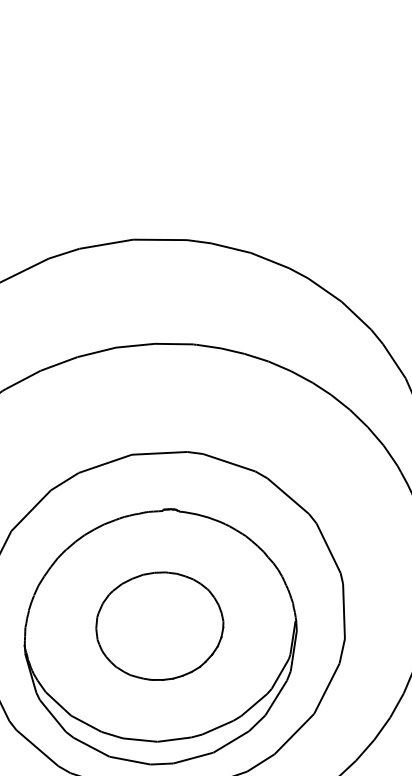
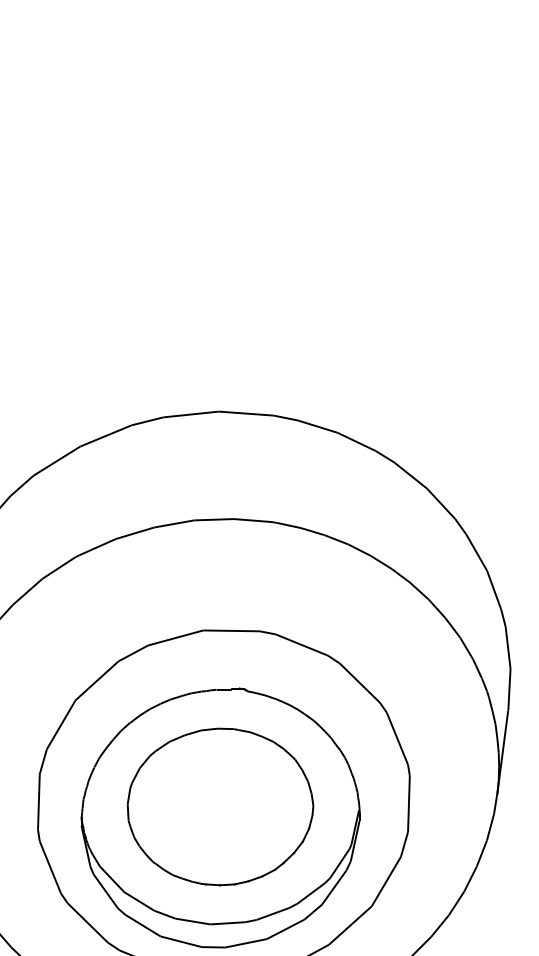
part: (159, 625) -> (220, 806), size x1.43

